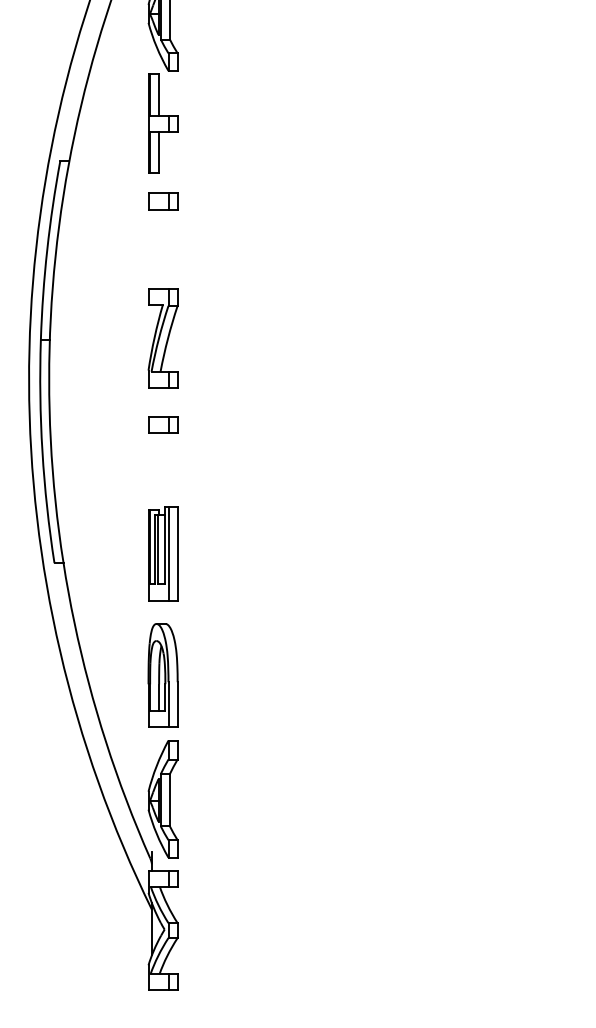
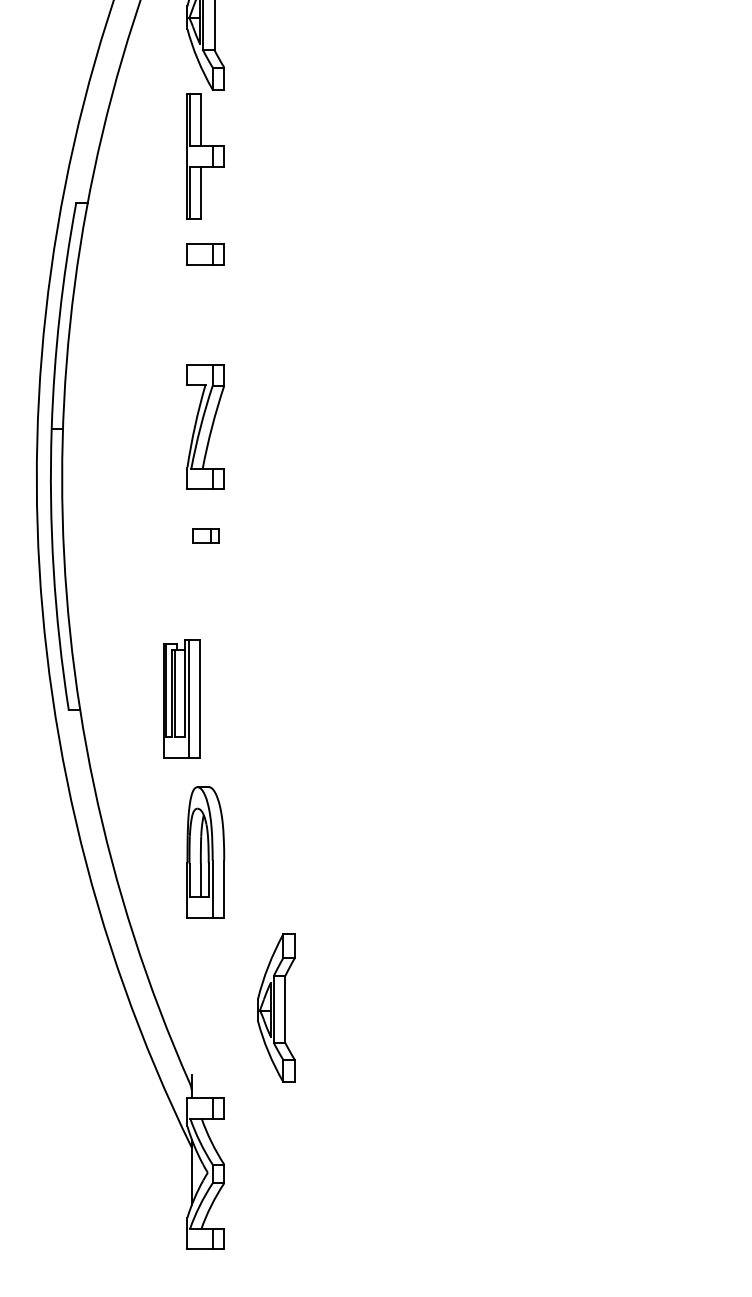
part: (163, 424) -> (206, 535), size x0.7
part: (163, 553) -> (182, 698), moved
part: (162, 799) -> (275, 1008), moved

